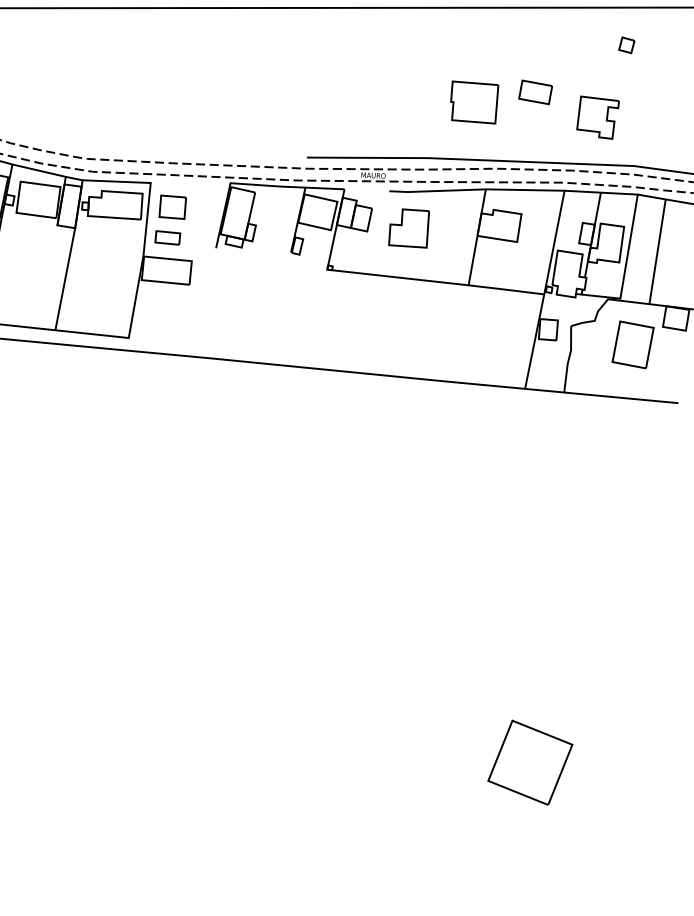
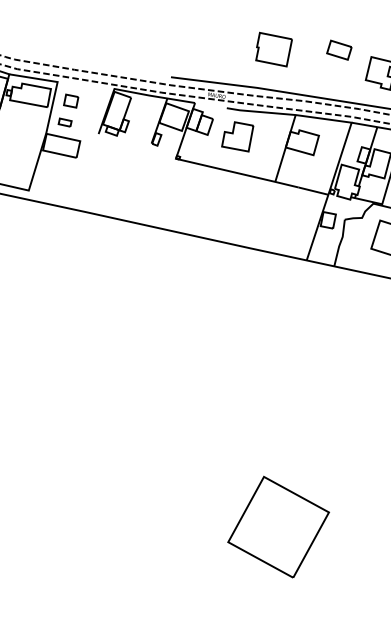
part: (474, 102) -> (273, 49), moved
part: (172, 206) -> (71, 100), size x0.7
part: (167, 237) -> (64, 122), size x0.7
part: (530, 762) -> (278, 526), size x1.6

